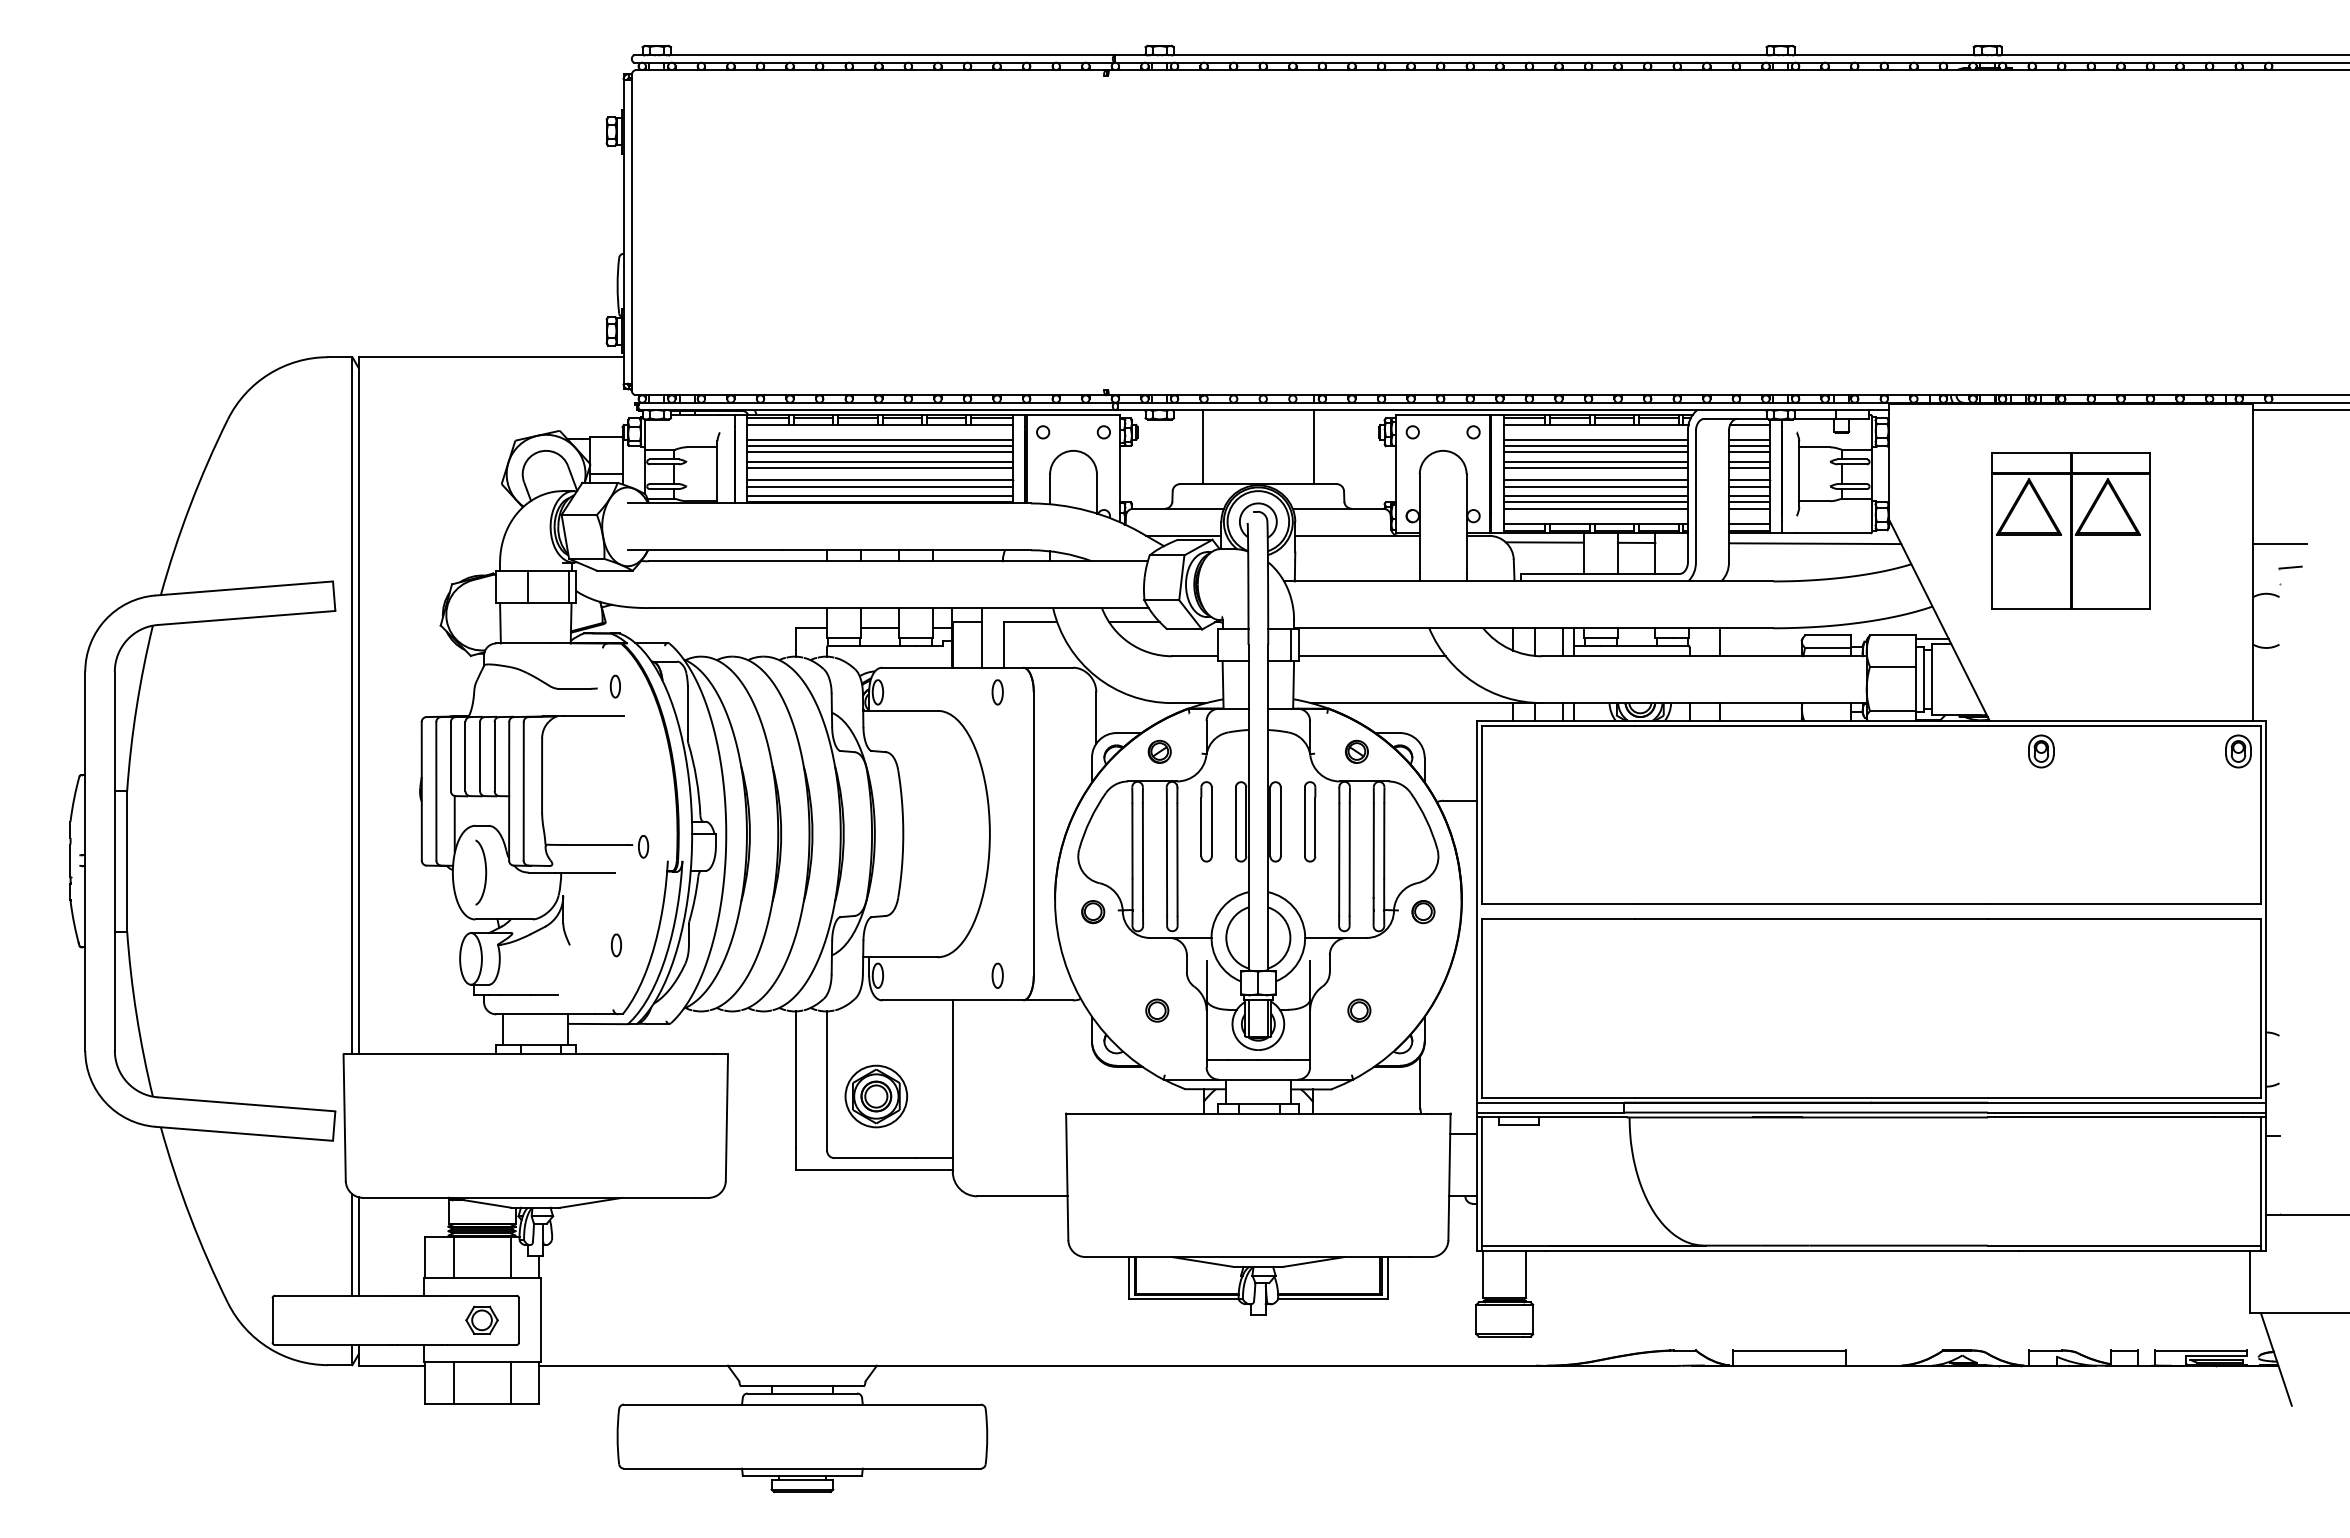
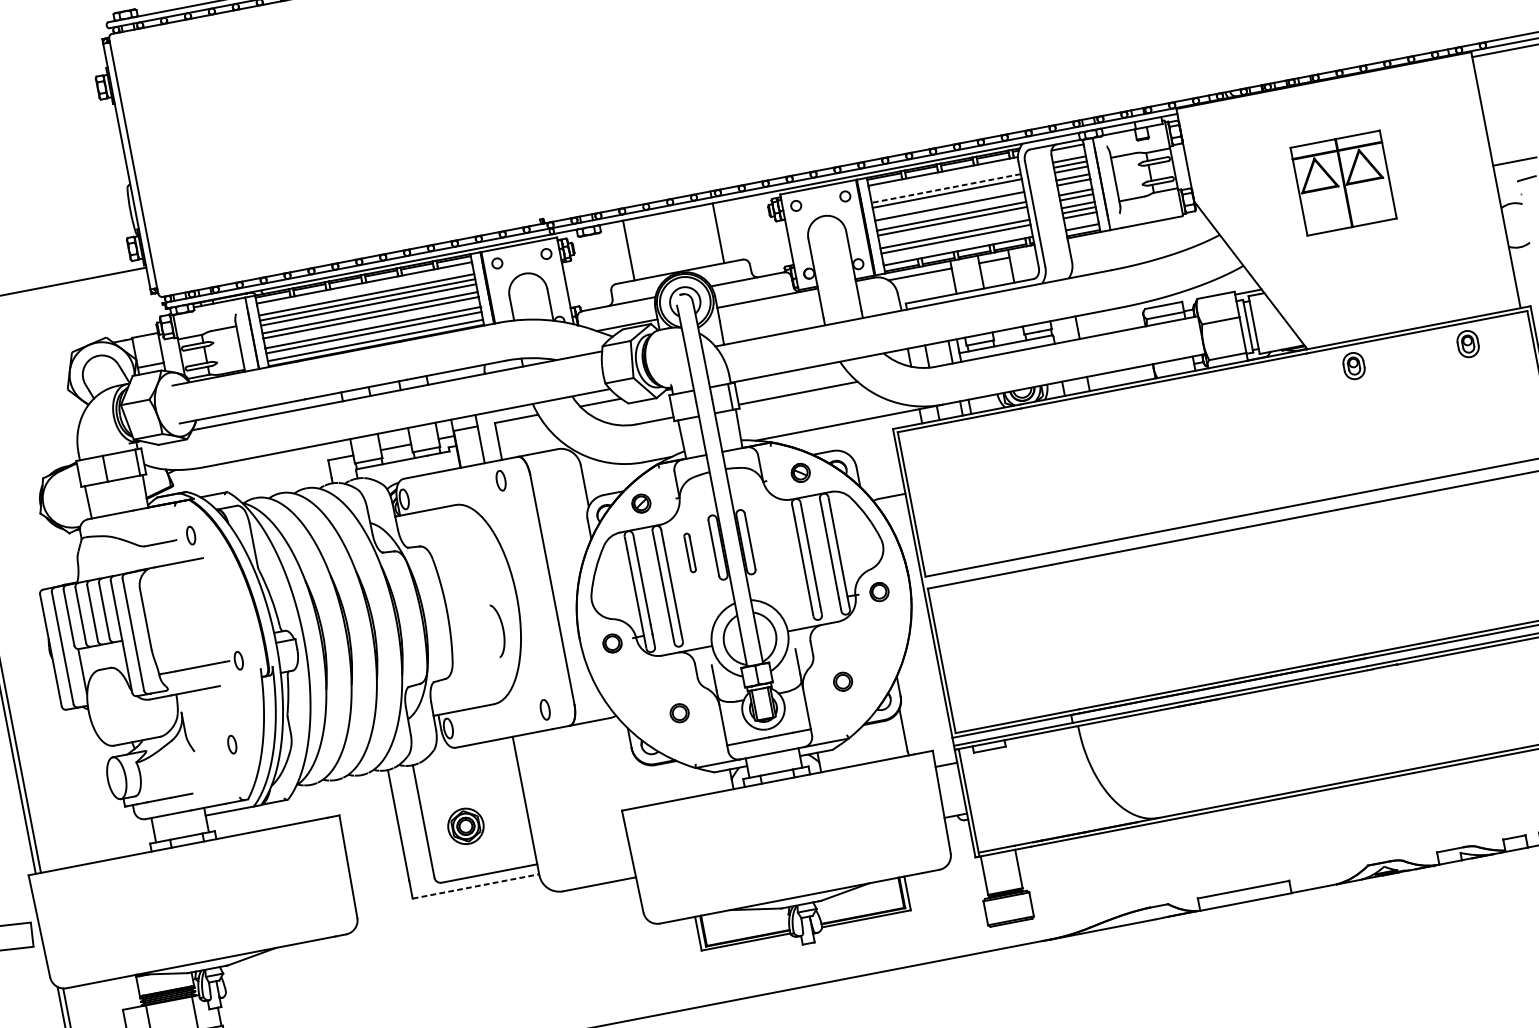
line: (1595, 439) -> (945, 183), removed
line: (1595, 446) -> (946, 188), solid -> dashed
line: (1595, 461) -> (948, 201), removed
line: (1595, 496) -> (953, 229), removed
part: (2070, 530) -> (1343, 182), size x0.7
line: (1814, 543) -> (1138, 233), removed
part: (2238, 751) -> (1468, 344), moved
part: (1206, 821) -> (690, 552), size x0.6
part: (1310, 821) -> (774, 536), removed
curve: (485, 872) -> (502, 629), moved
part: (876, 1096) -> (466, 826), size x0.7
line: (875, 1170) -> (476, 886), solid -> dashed

